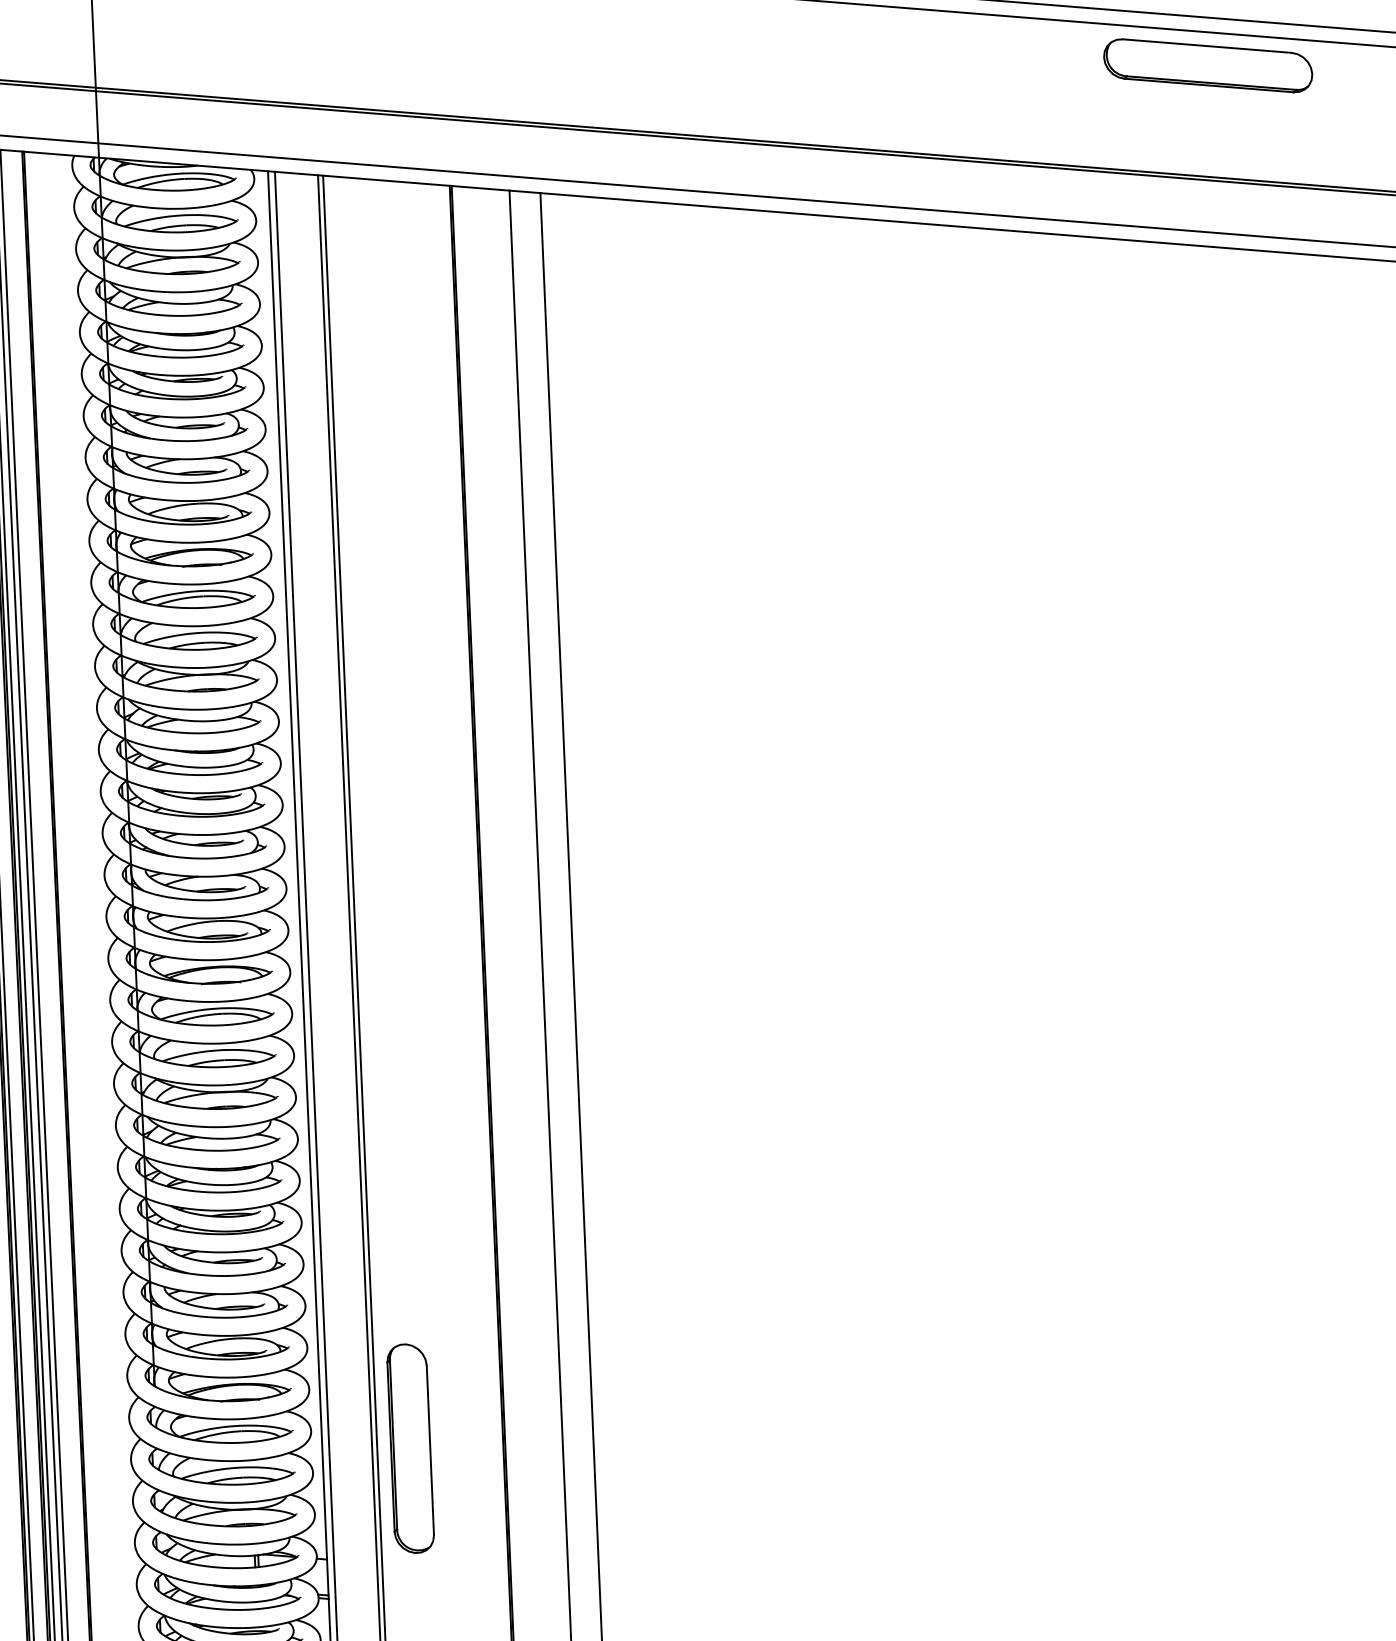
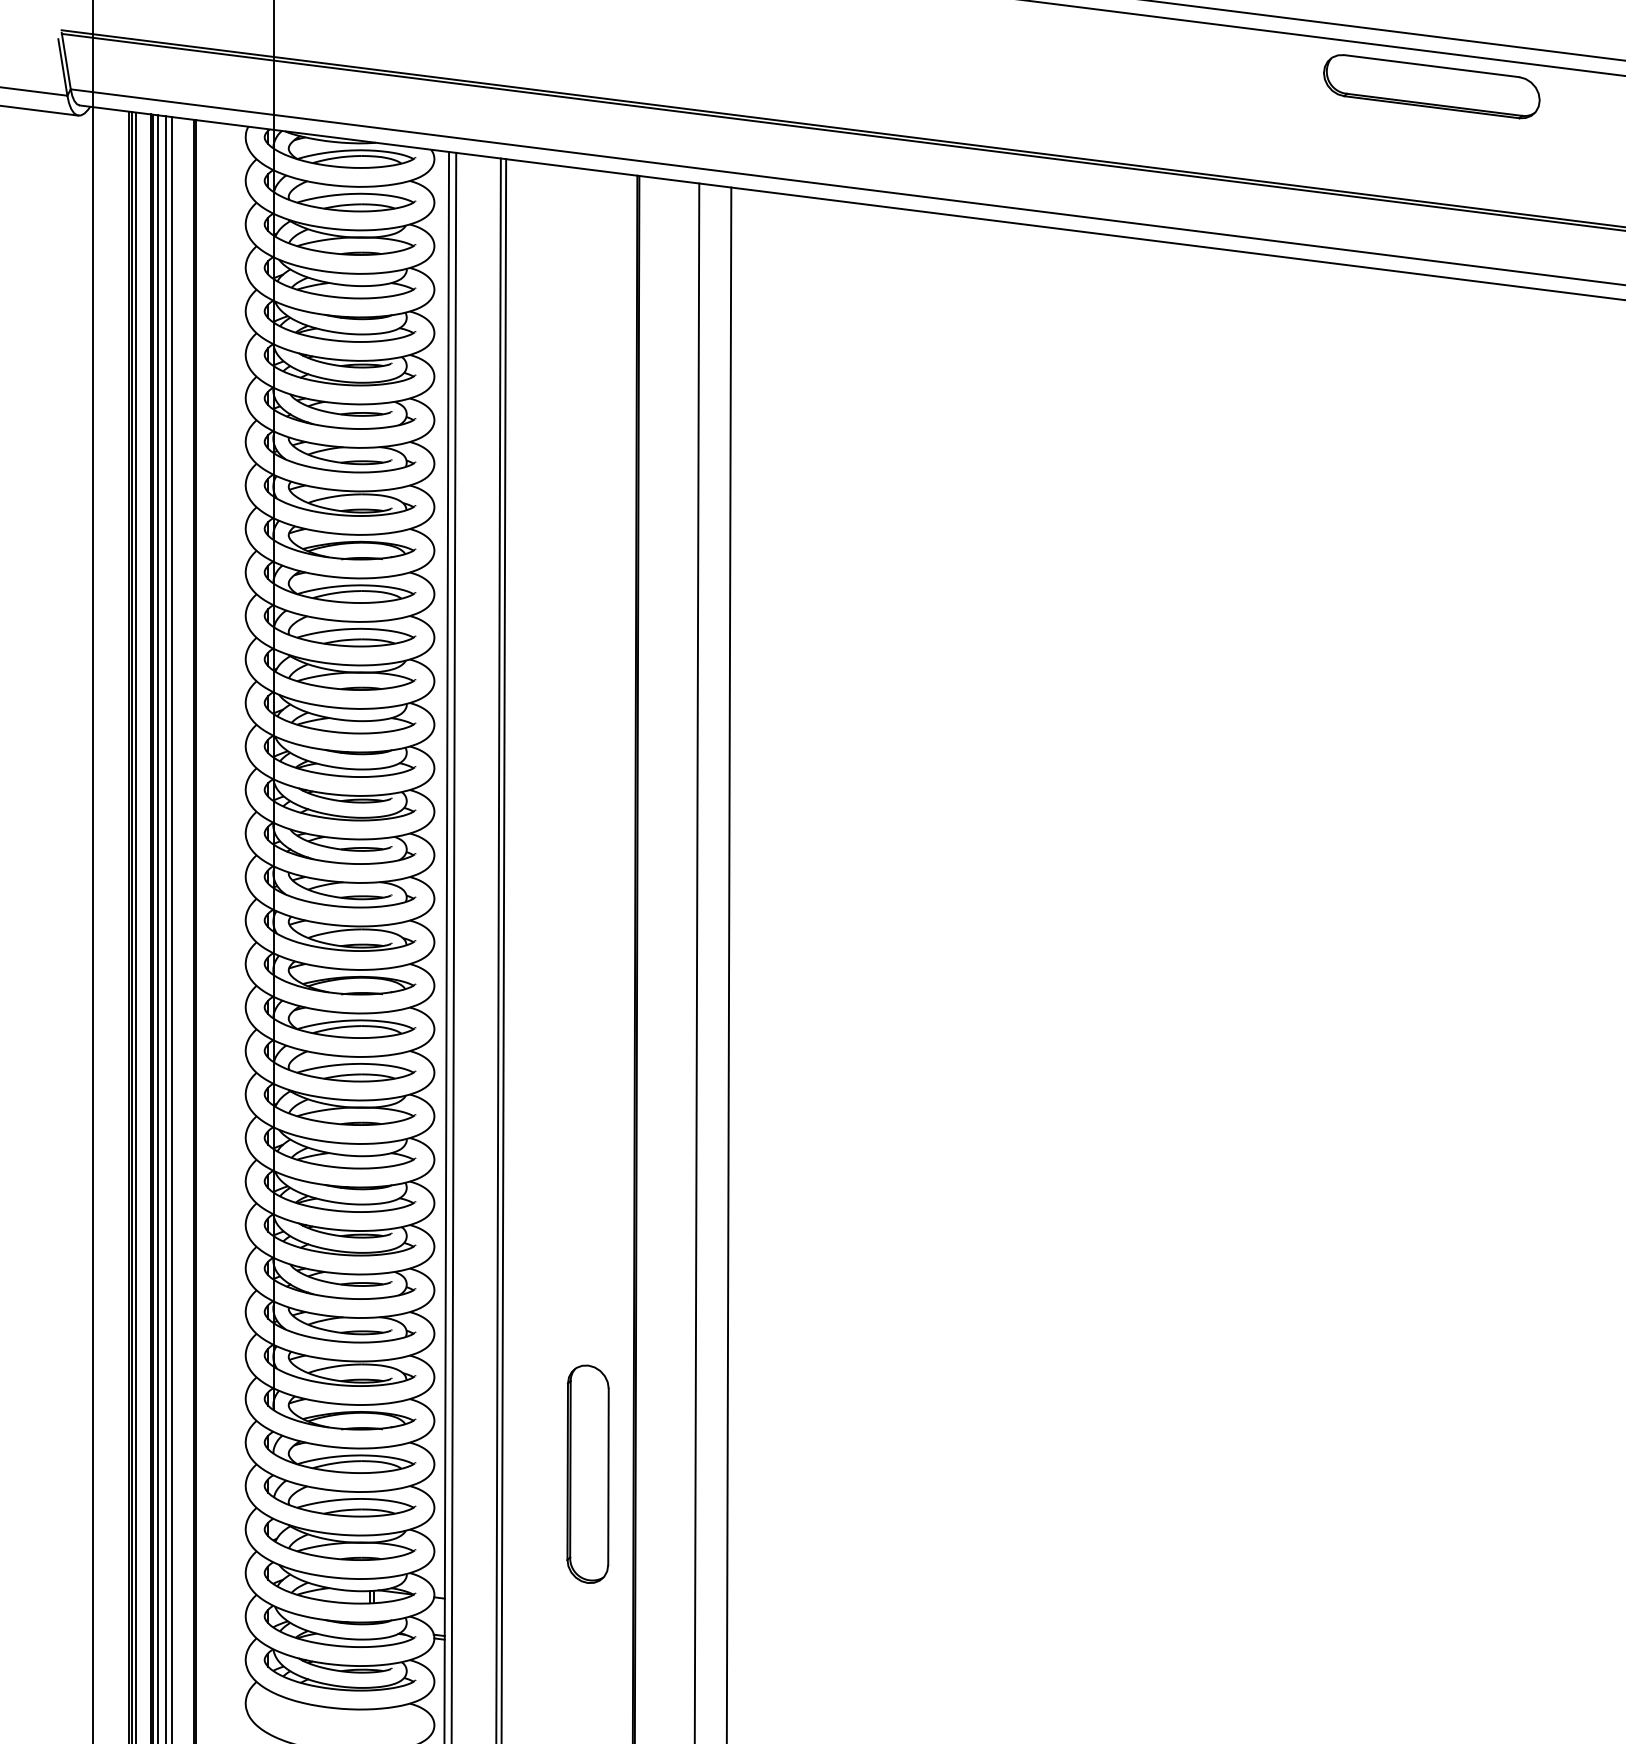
part: (410, 1447) -> (587, 1473), moved

